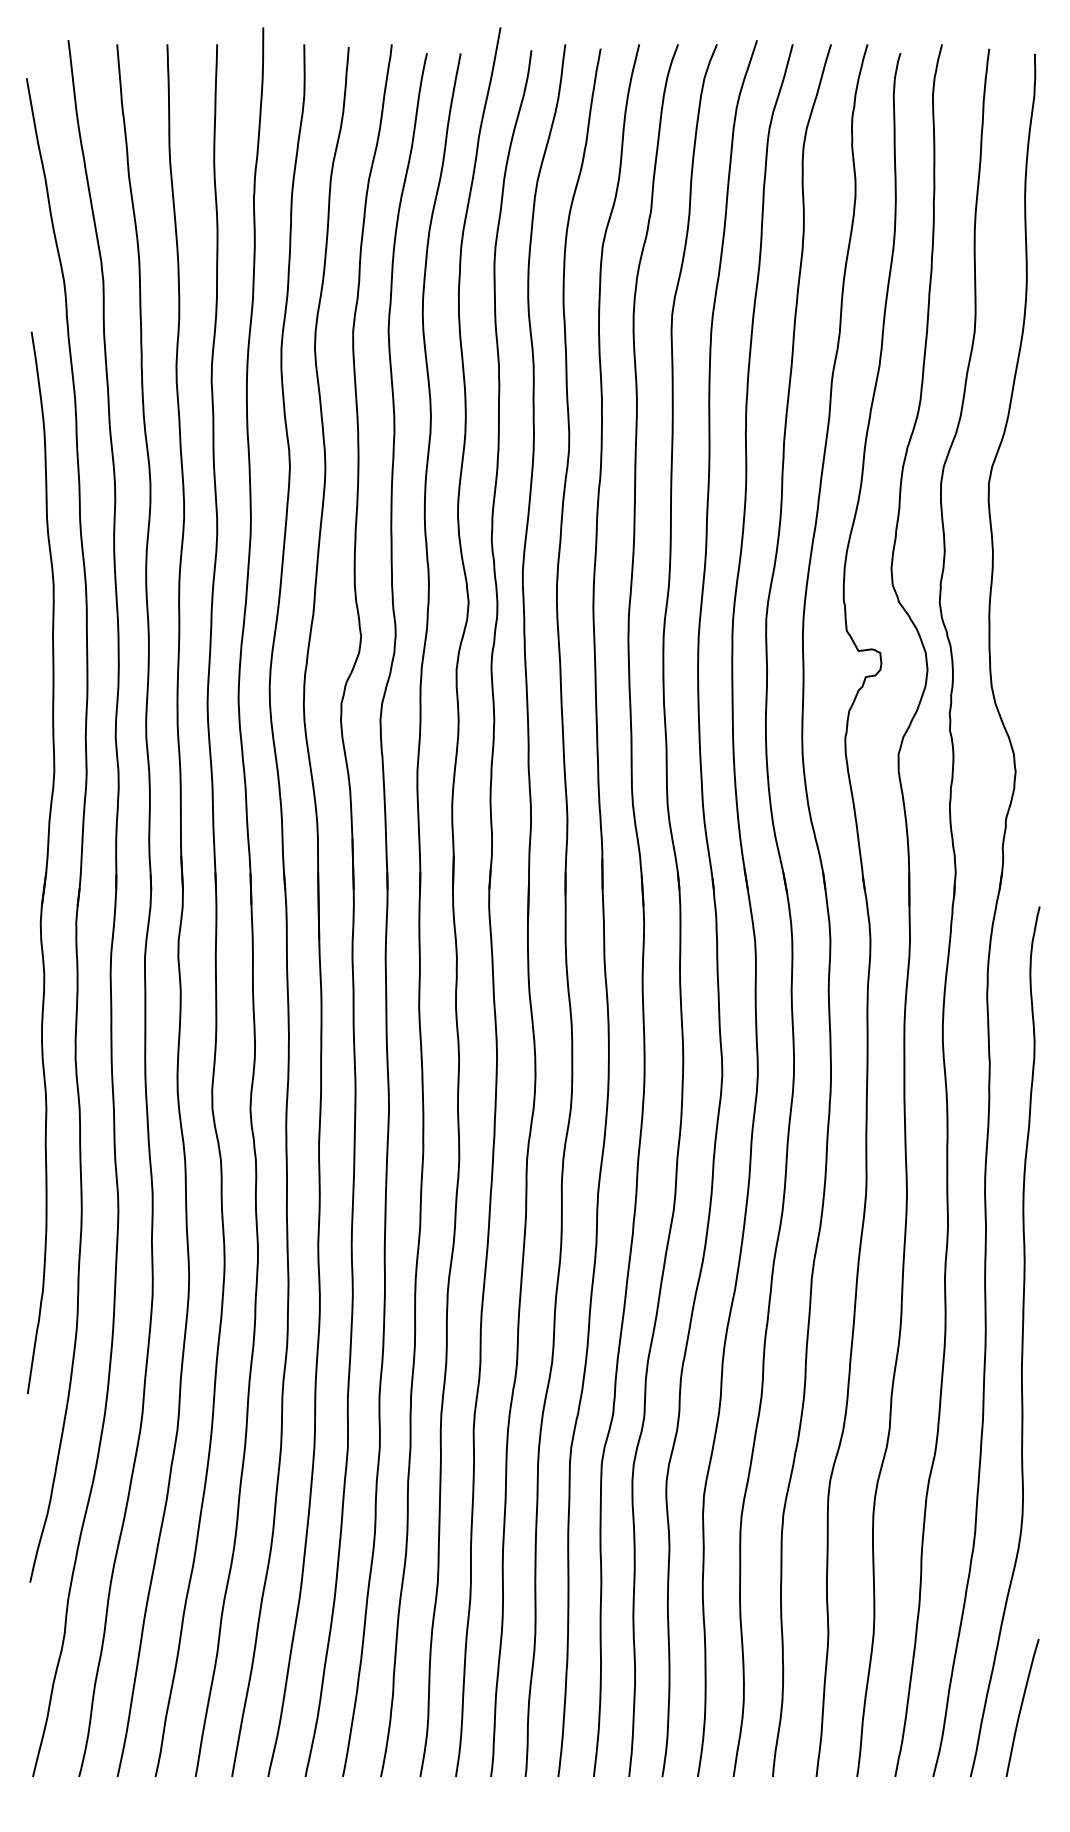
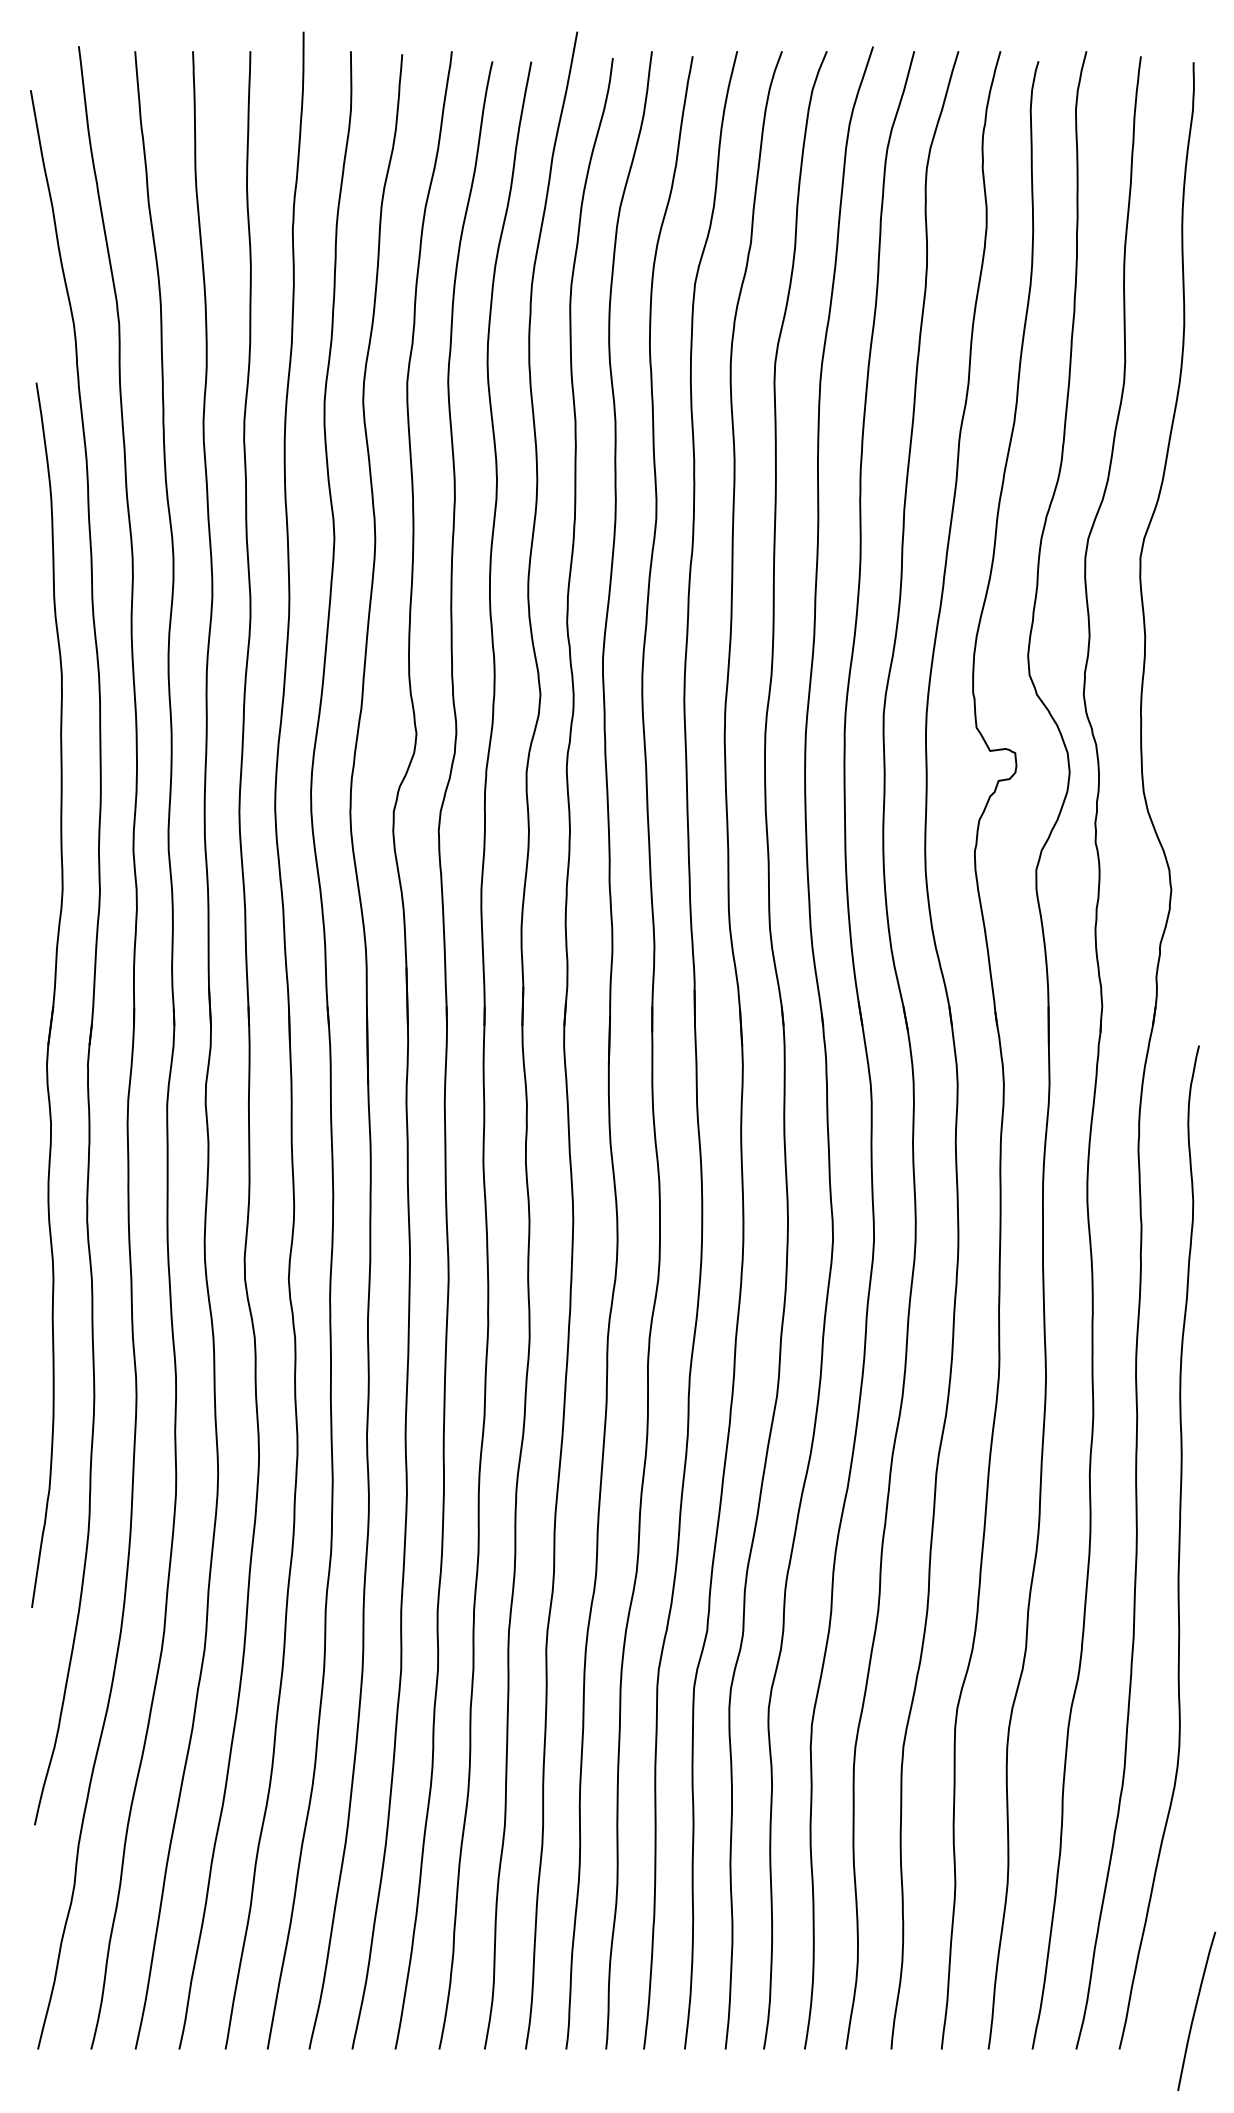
curve: (1022, 1706) -> (1196, 2009), moved

